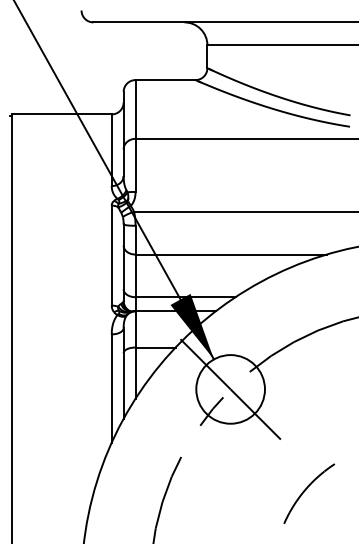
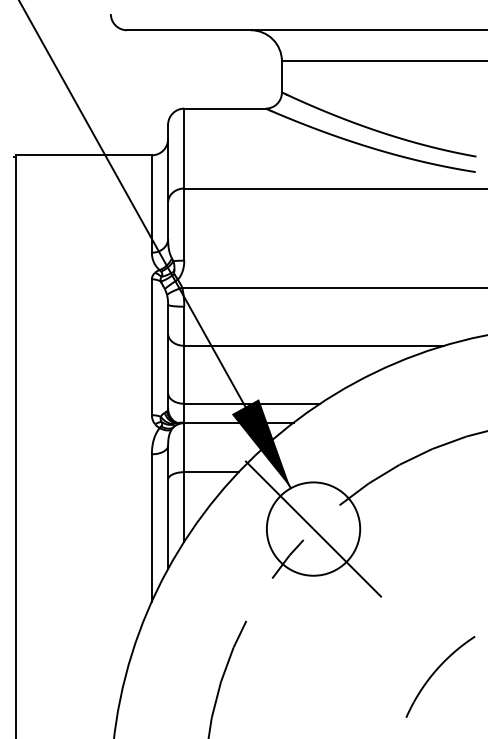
part: (306, 489) -> (436, 671), moved

